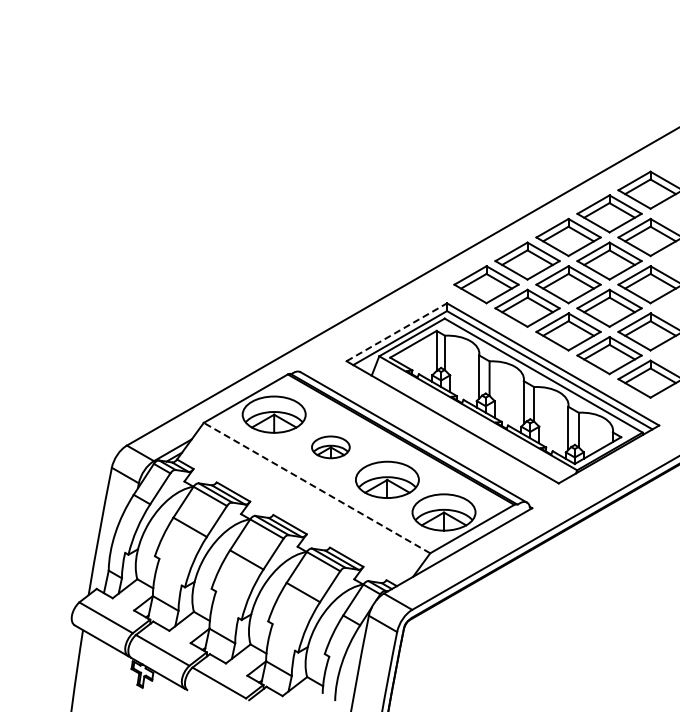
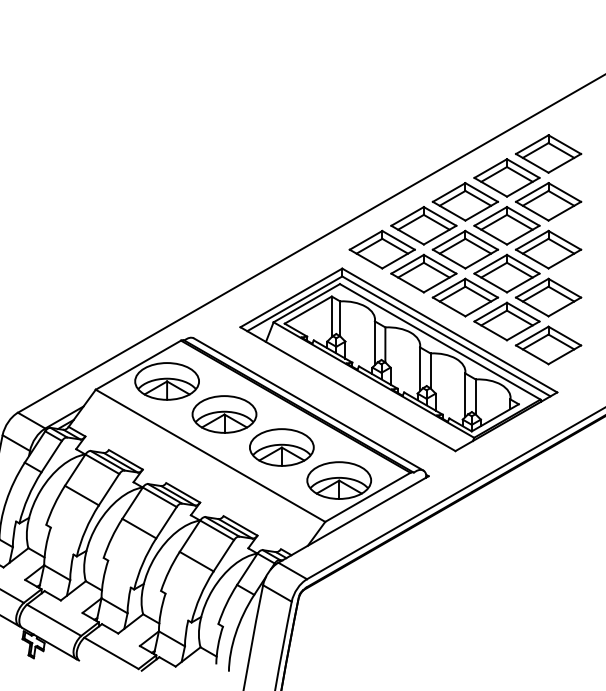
line: (396, 332) -> (291, 298), dashed -> solid
part: (330, 447) -> (224, 414), size x1.67
line: (317, 488) -> (211, 456), dashed -> solid

